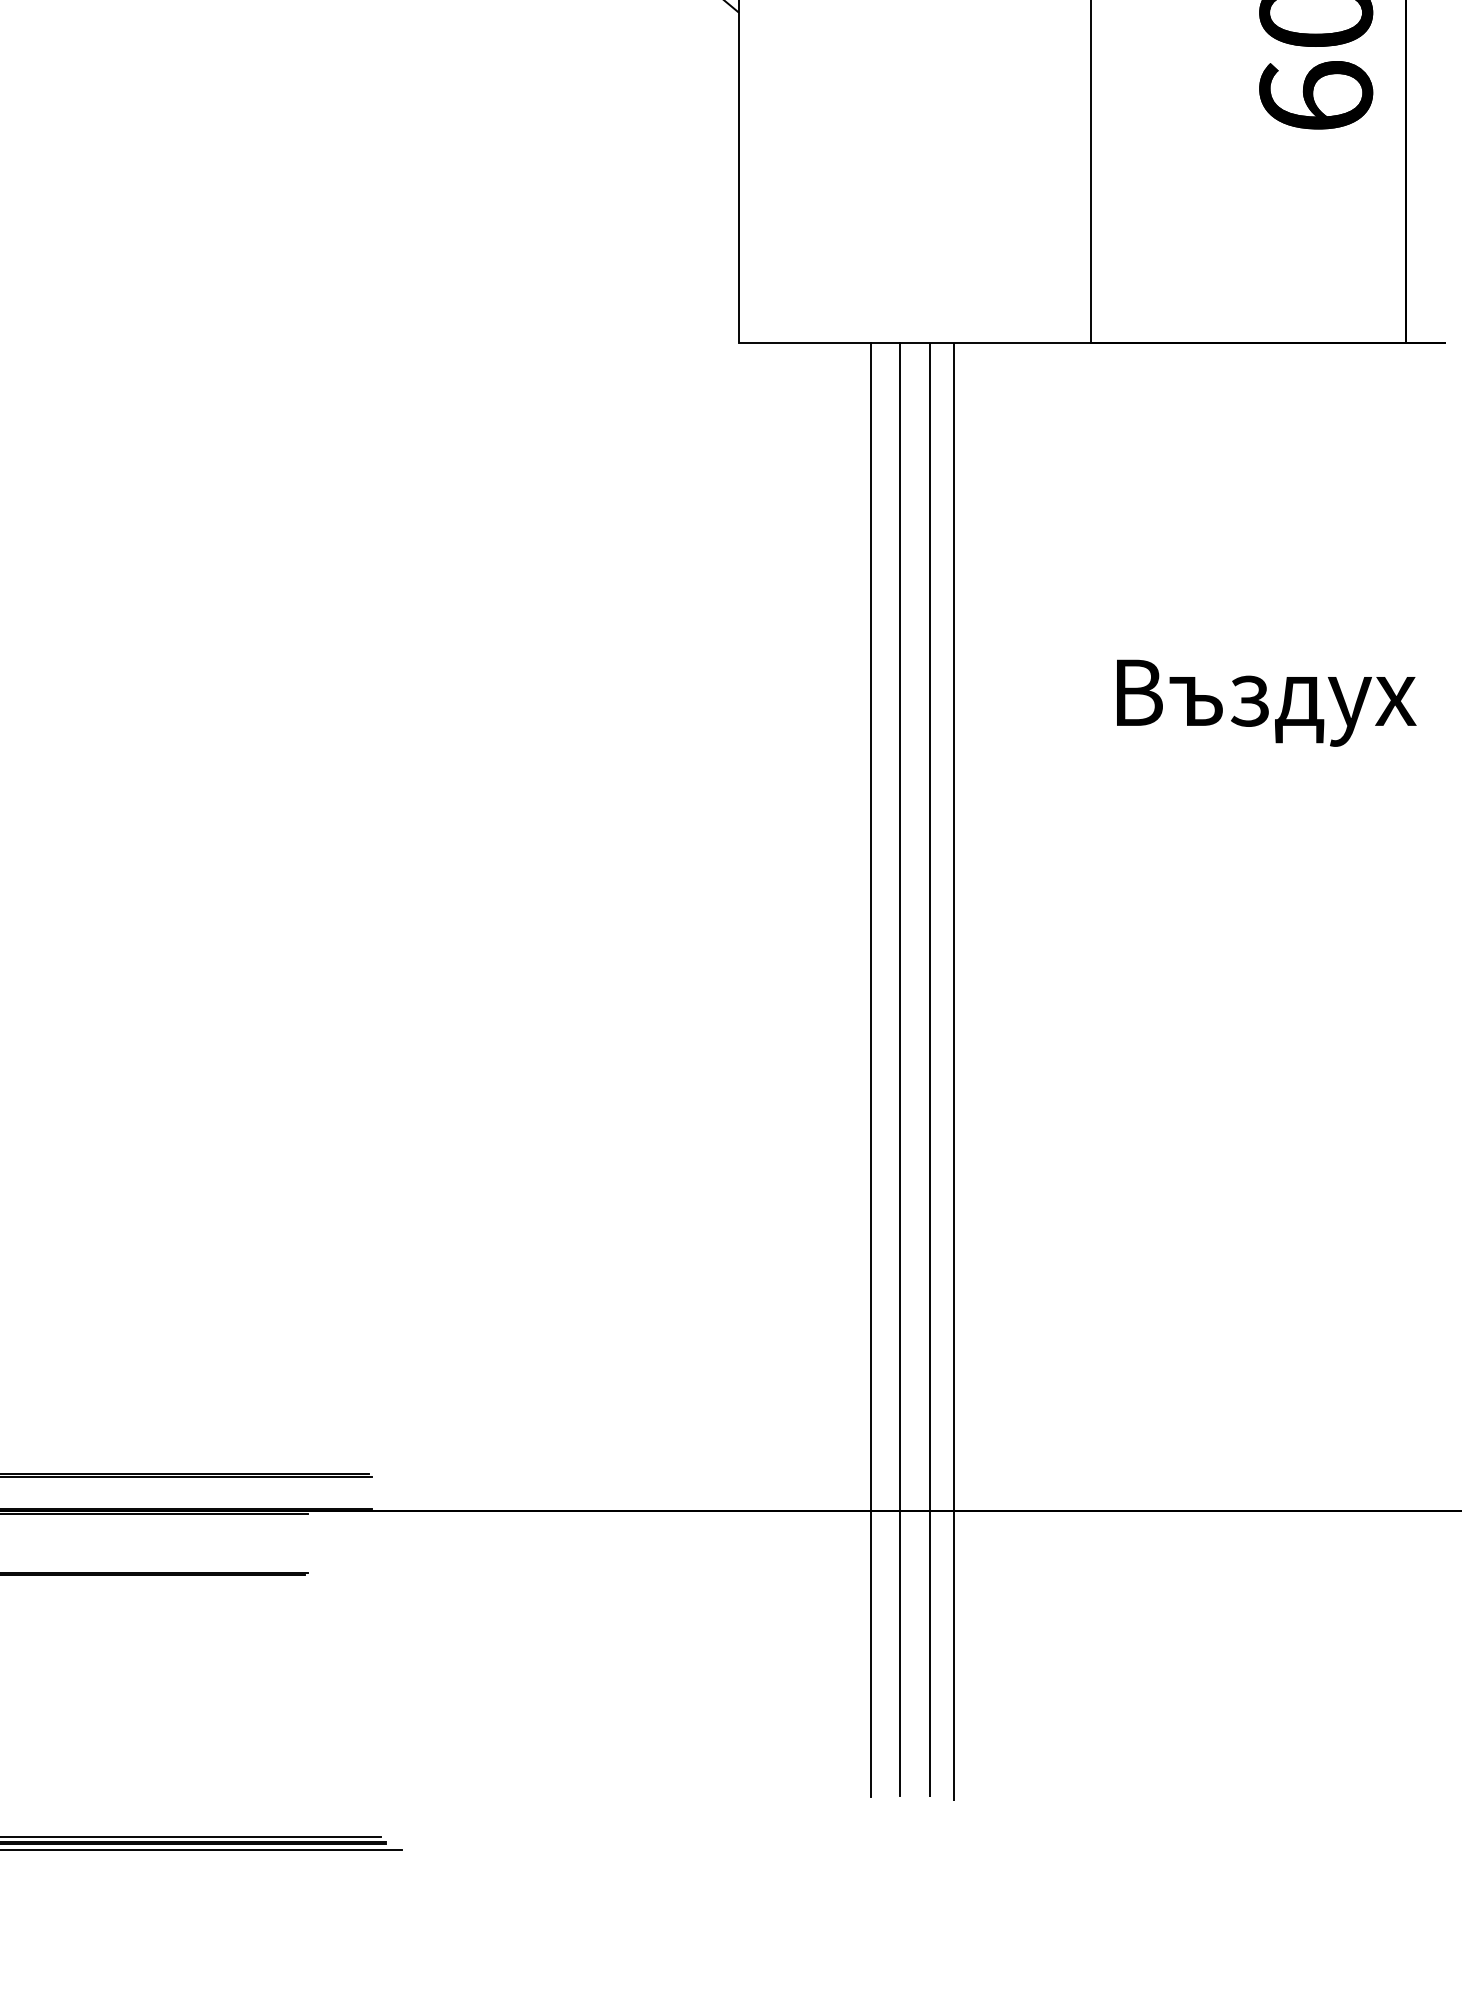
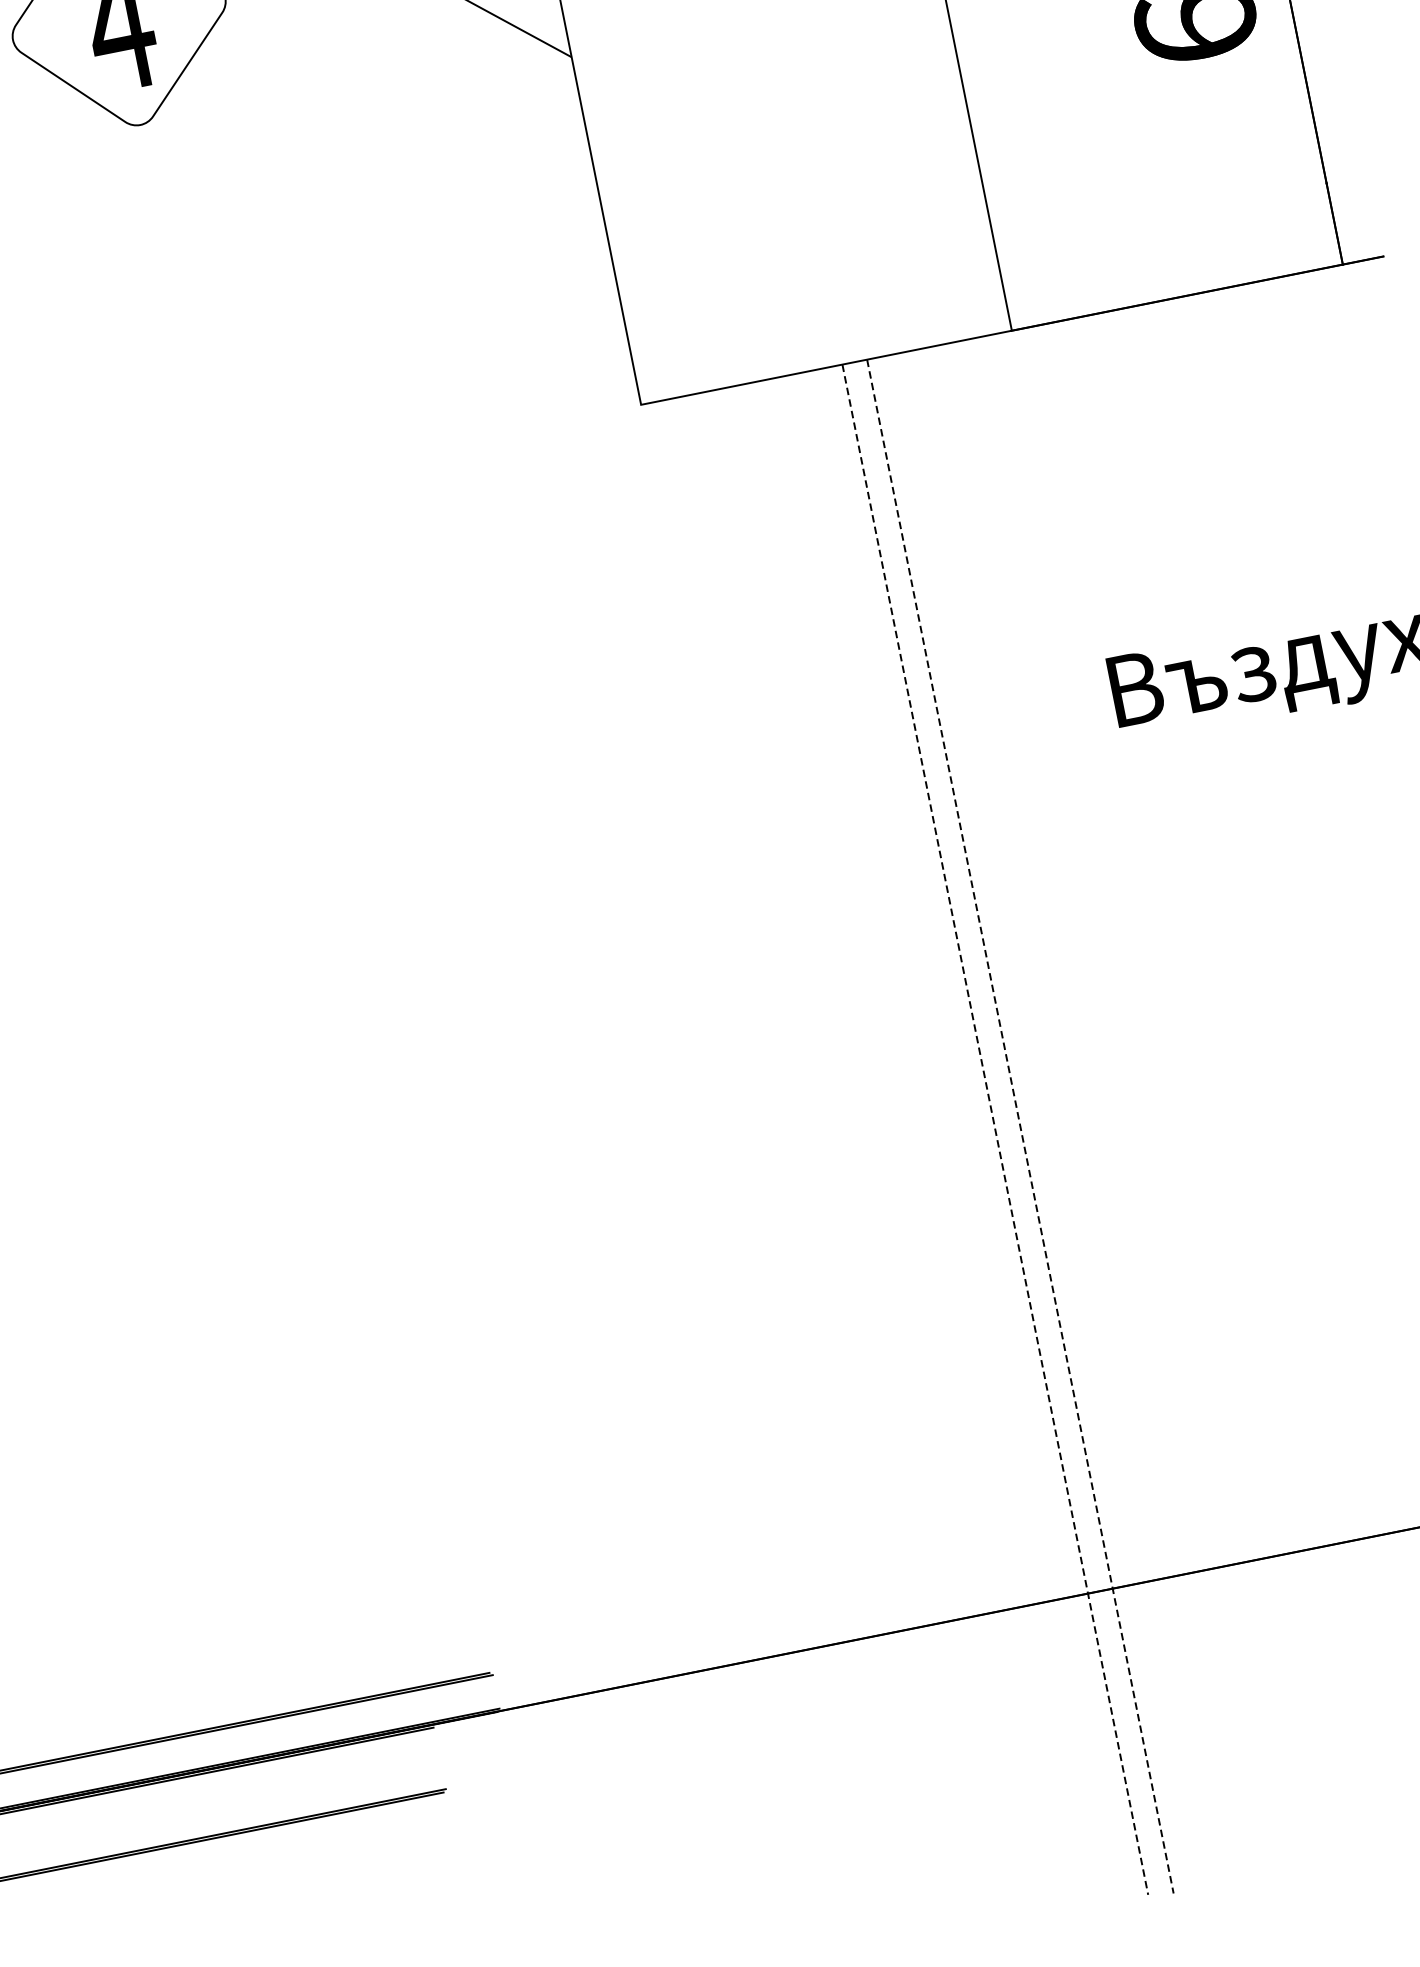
line: (900, 1069) -> (963, 1135), removed
line: (870, 1070) -> (932, 1142), removed
line: (930, 1070) -> (995, 1129), solid -> dashed
line: (953, 1071) -> (1019, 1126), solid -> dashed

